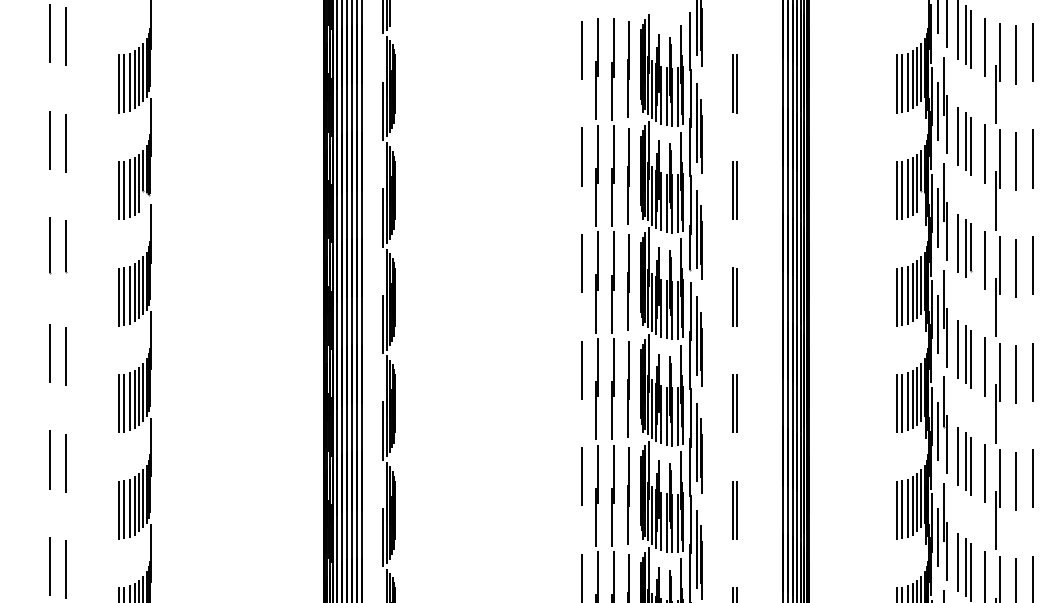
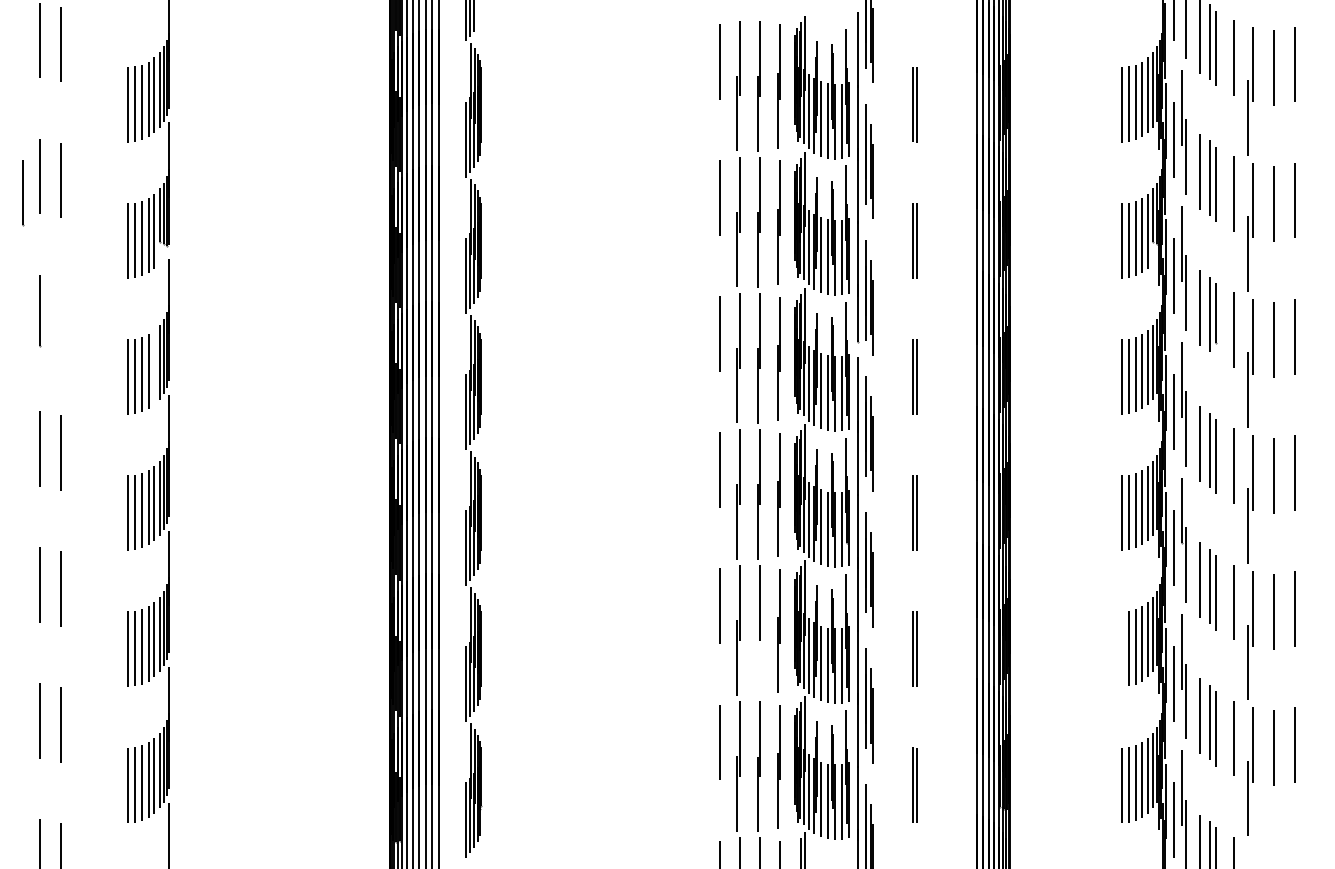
line: (66, 246) -> (23, 193), moved
line: (139, 289) -> (154, 367), removed
line: (896, 510) -> (1121, 649), removed
line: (611, 517) -> (757, 658), removed

